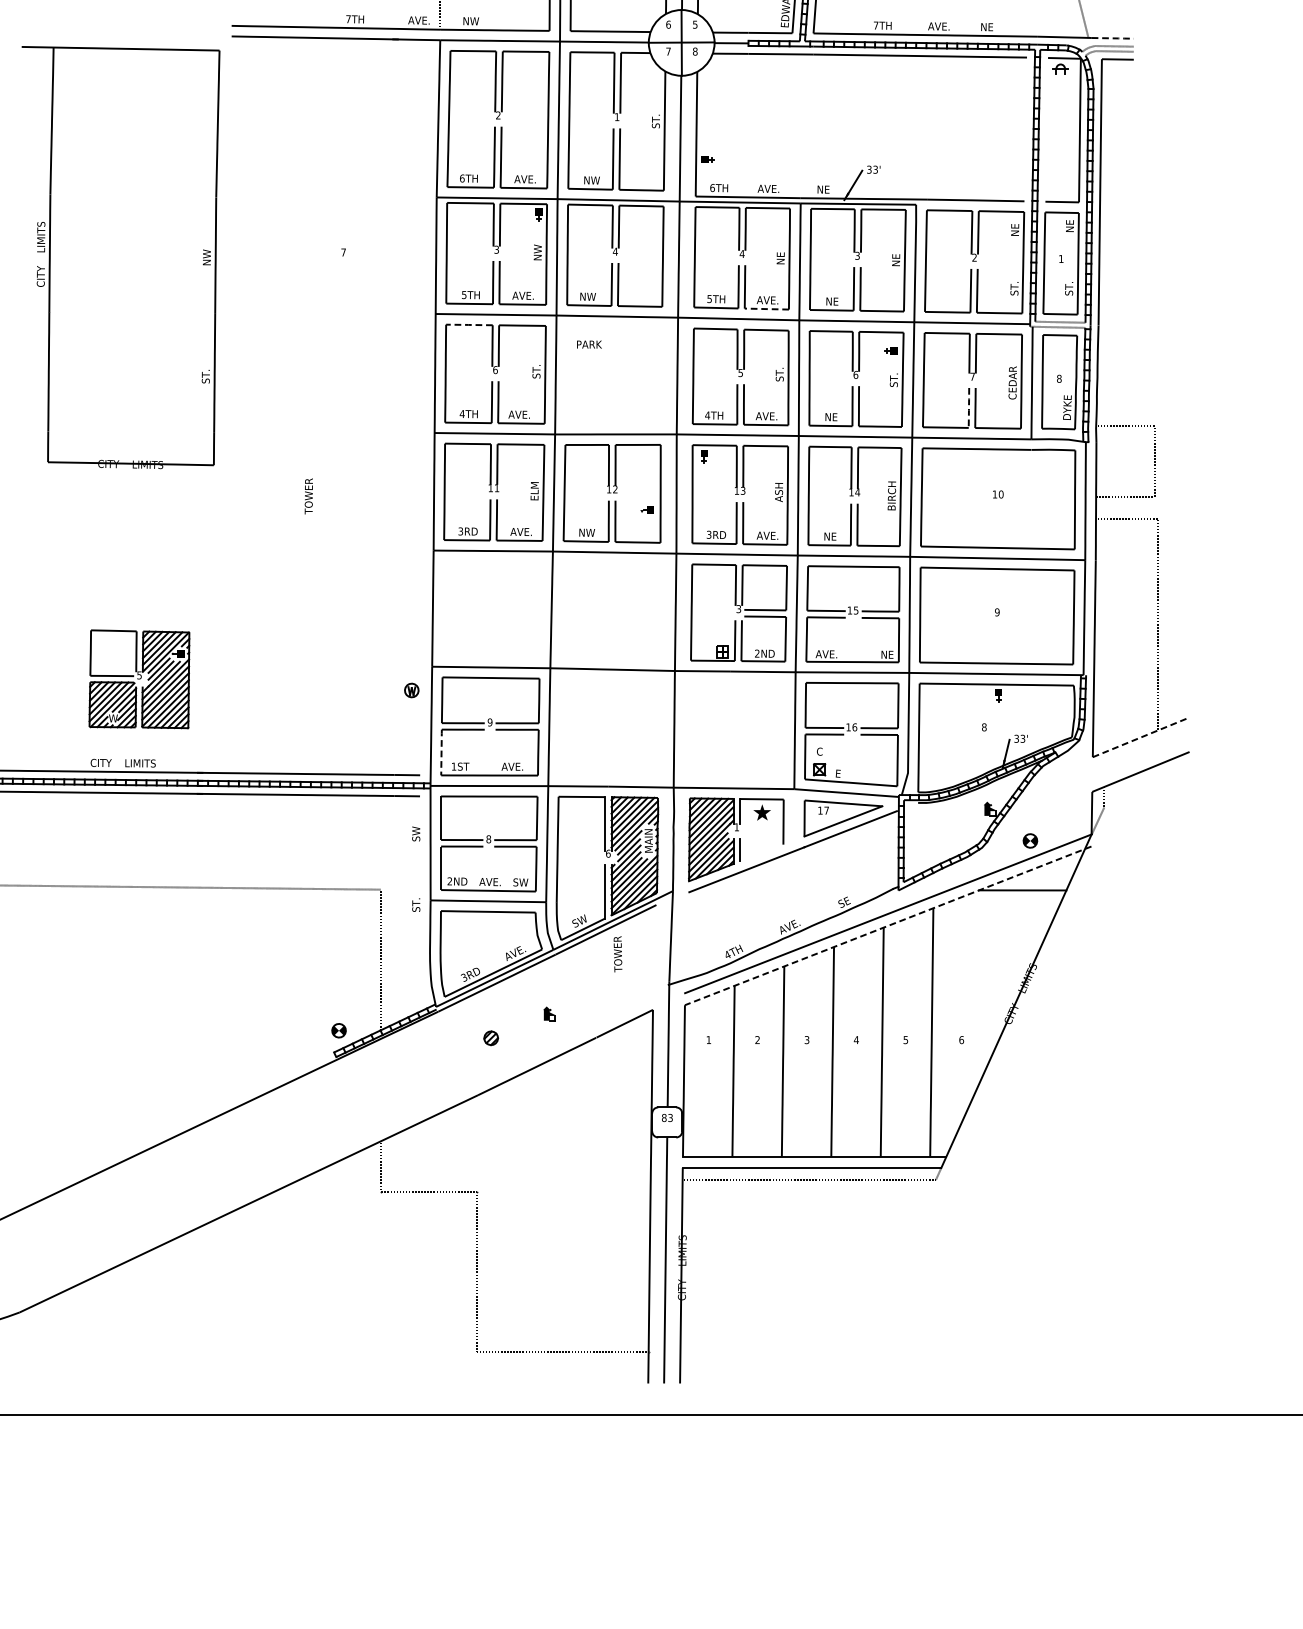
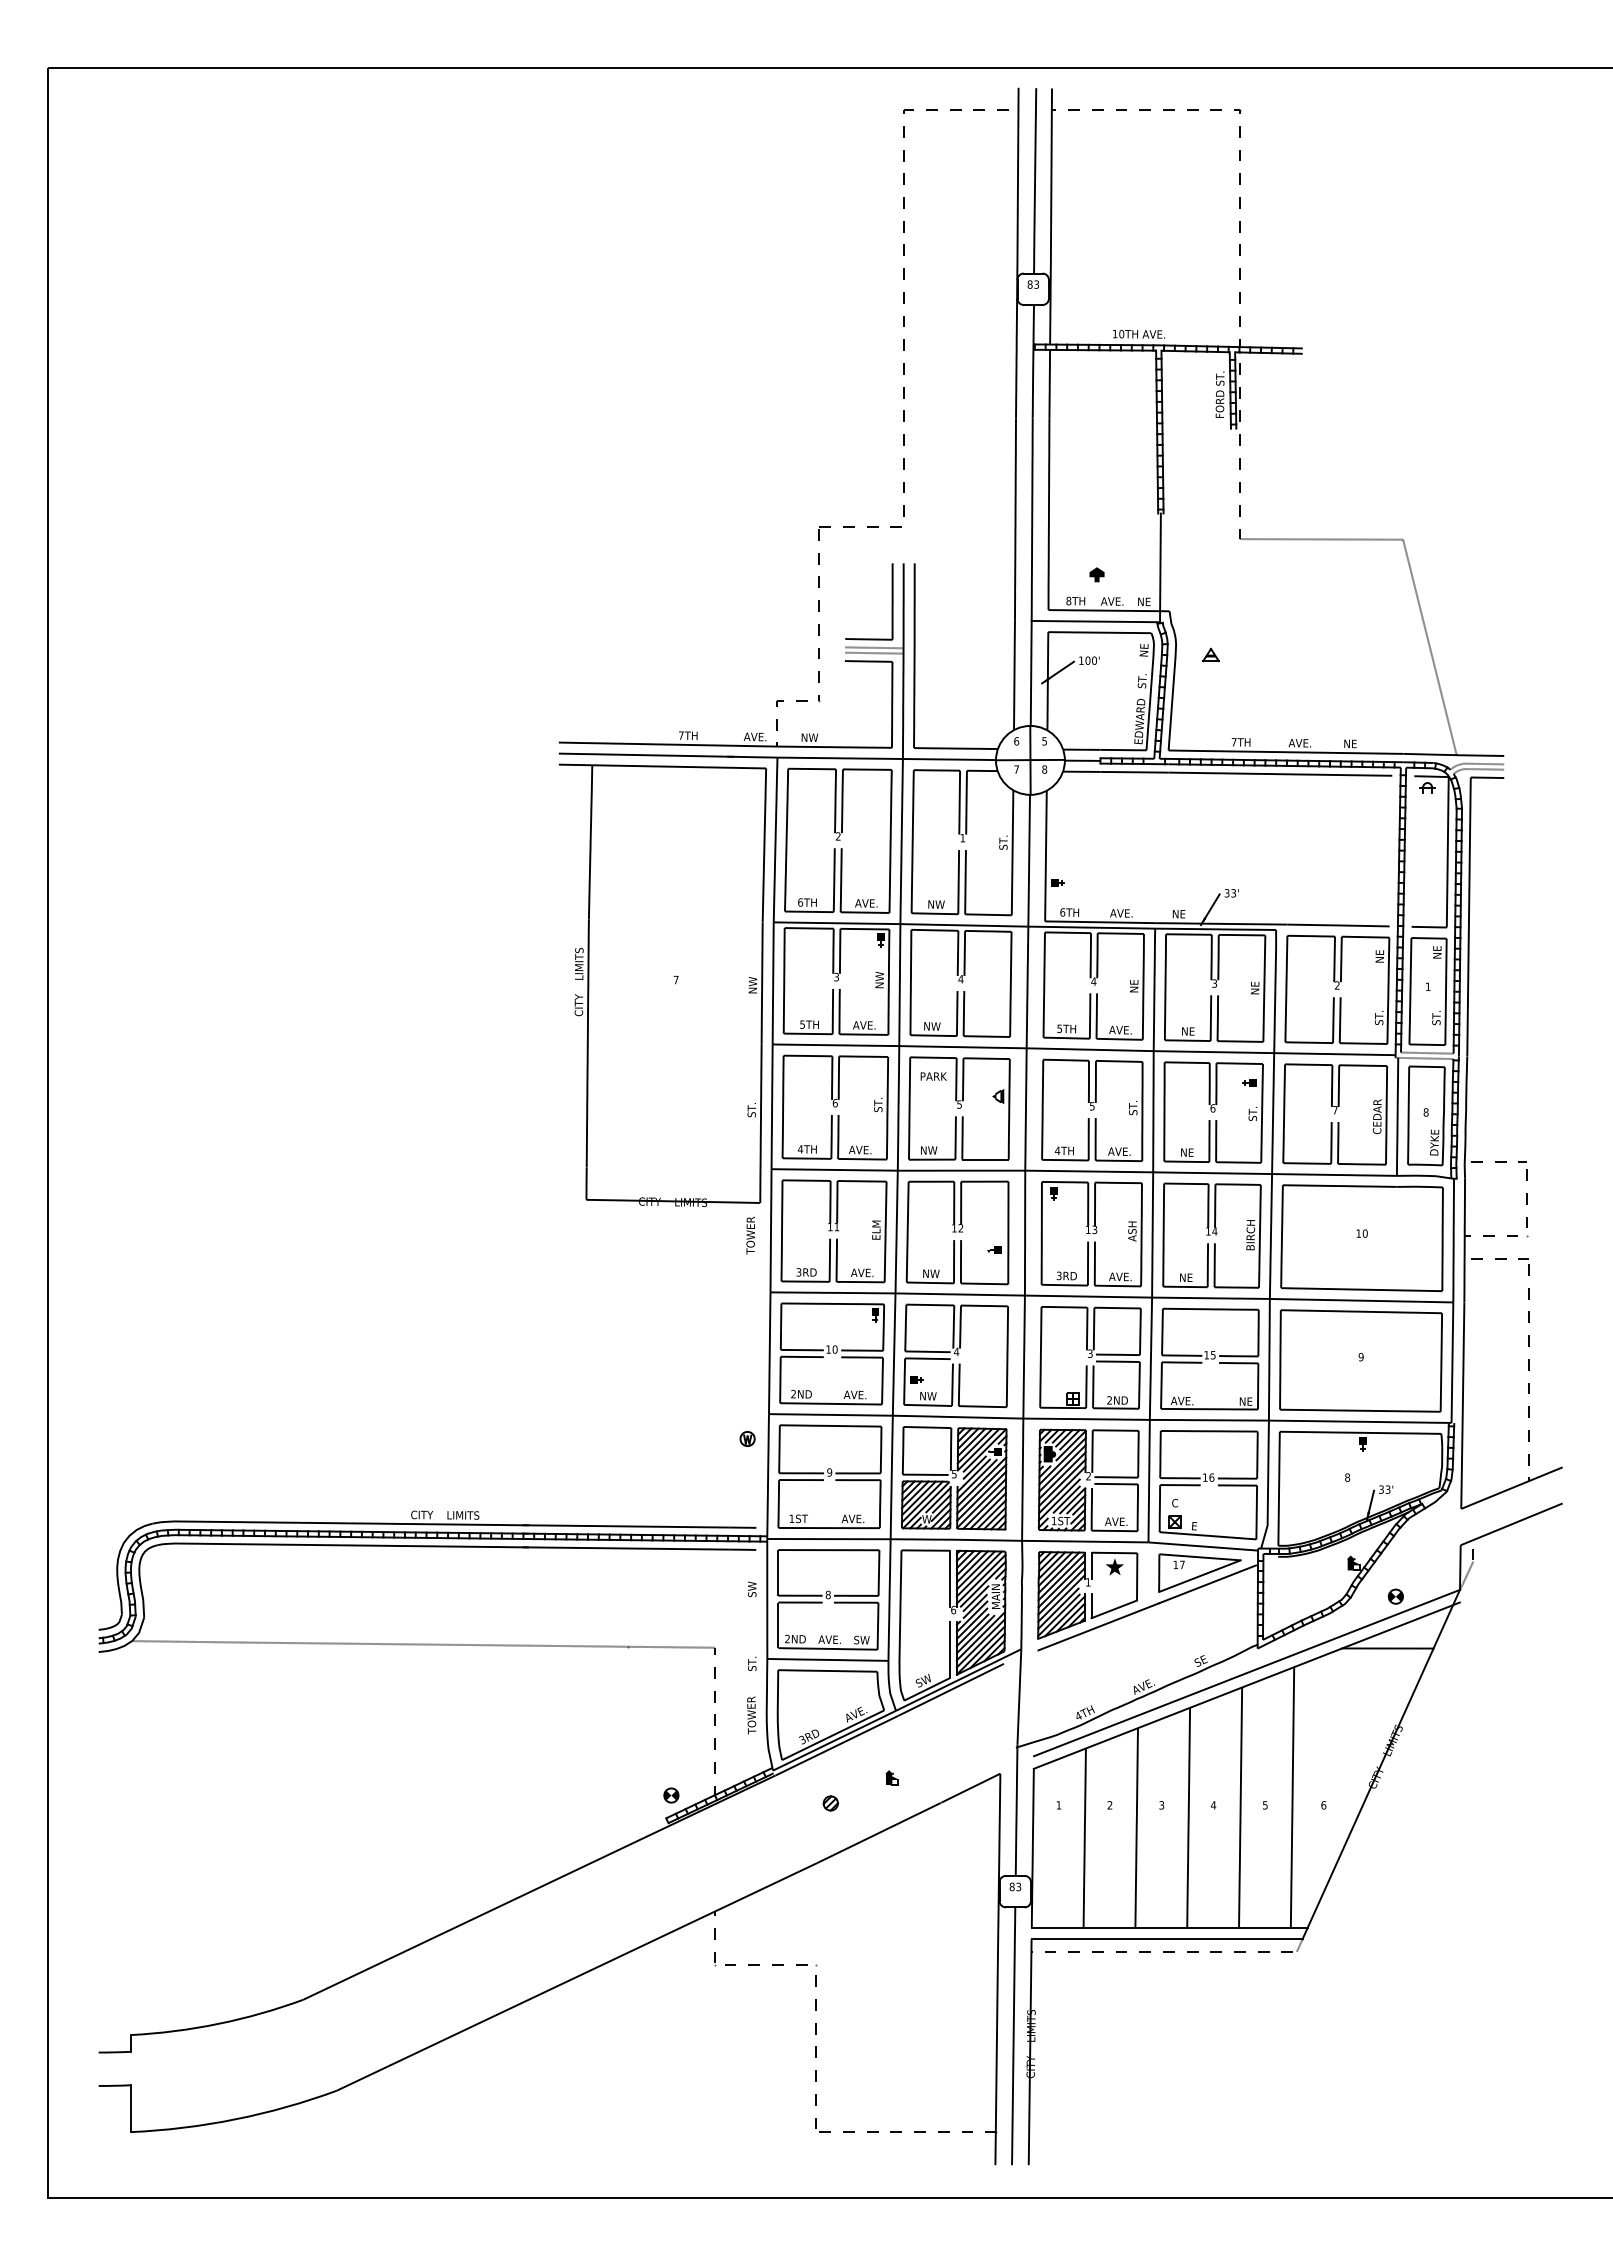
line: (1114, 38) -> (1483, 755), dashed -> solid
part: (120, 256) -> (662, 984), moved
line: (766, 309) -> (1119, 1039), dashed -> solid
line: (468, 324) -> (807, 1055), dashed -> solid
part: (613, 375) -> (959, 1108), added
line: (968, 407) -> (1331, 1142), dashed -> solid
text: (308, 496) -> (750, 1235), moved
part: (492, 608) -> (832, 1353), added
part: (610, 610) -> (955, 1355), added
part: (139, 679) -> (954, 1478), moved
part: (737, 730) -> (1088, 1480), added
line: (1140, 737) -> (1511, 1488), dashed -> solid
line: (441, 751) -> (778, 1502), dashed -> solid
line: (761, 853) -> (1114, 1609), added
line: (887, 925) -> (1246, 1685), dashed -> solid
text: (617, 954) -> (751, 1715), moved

